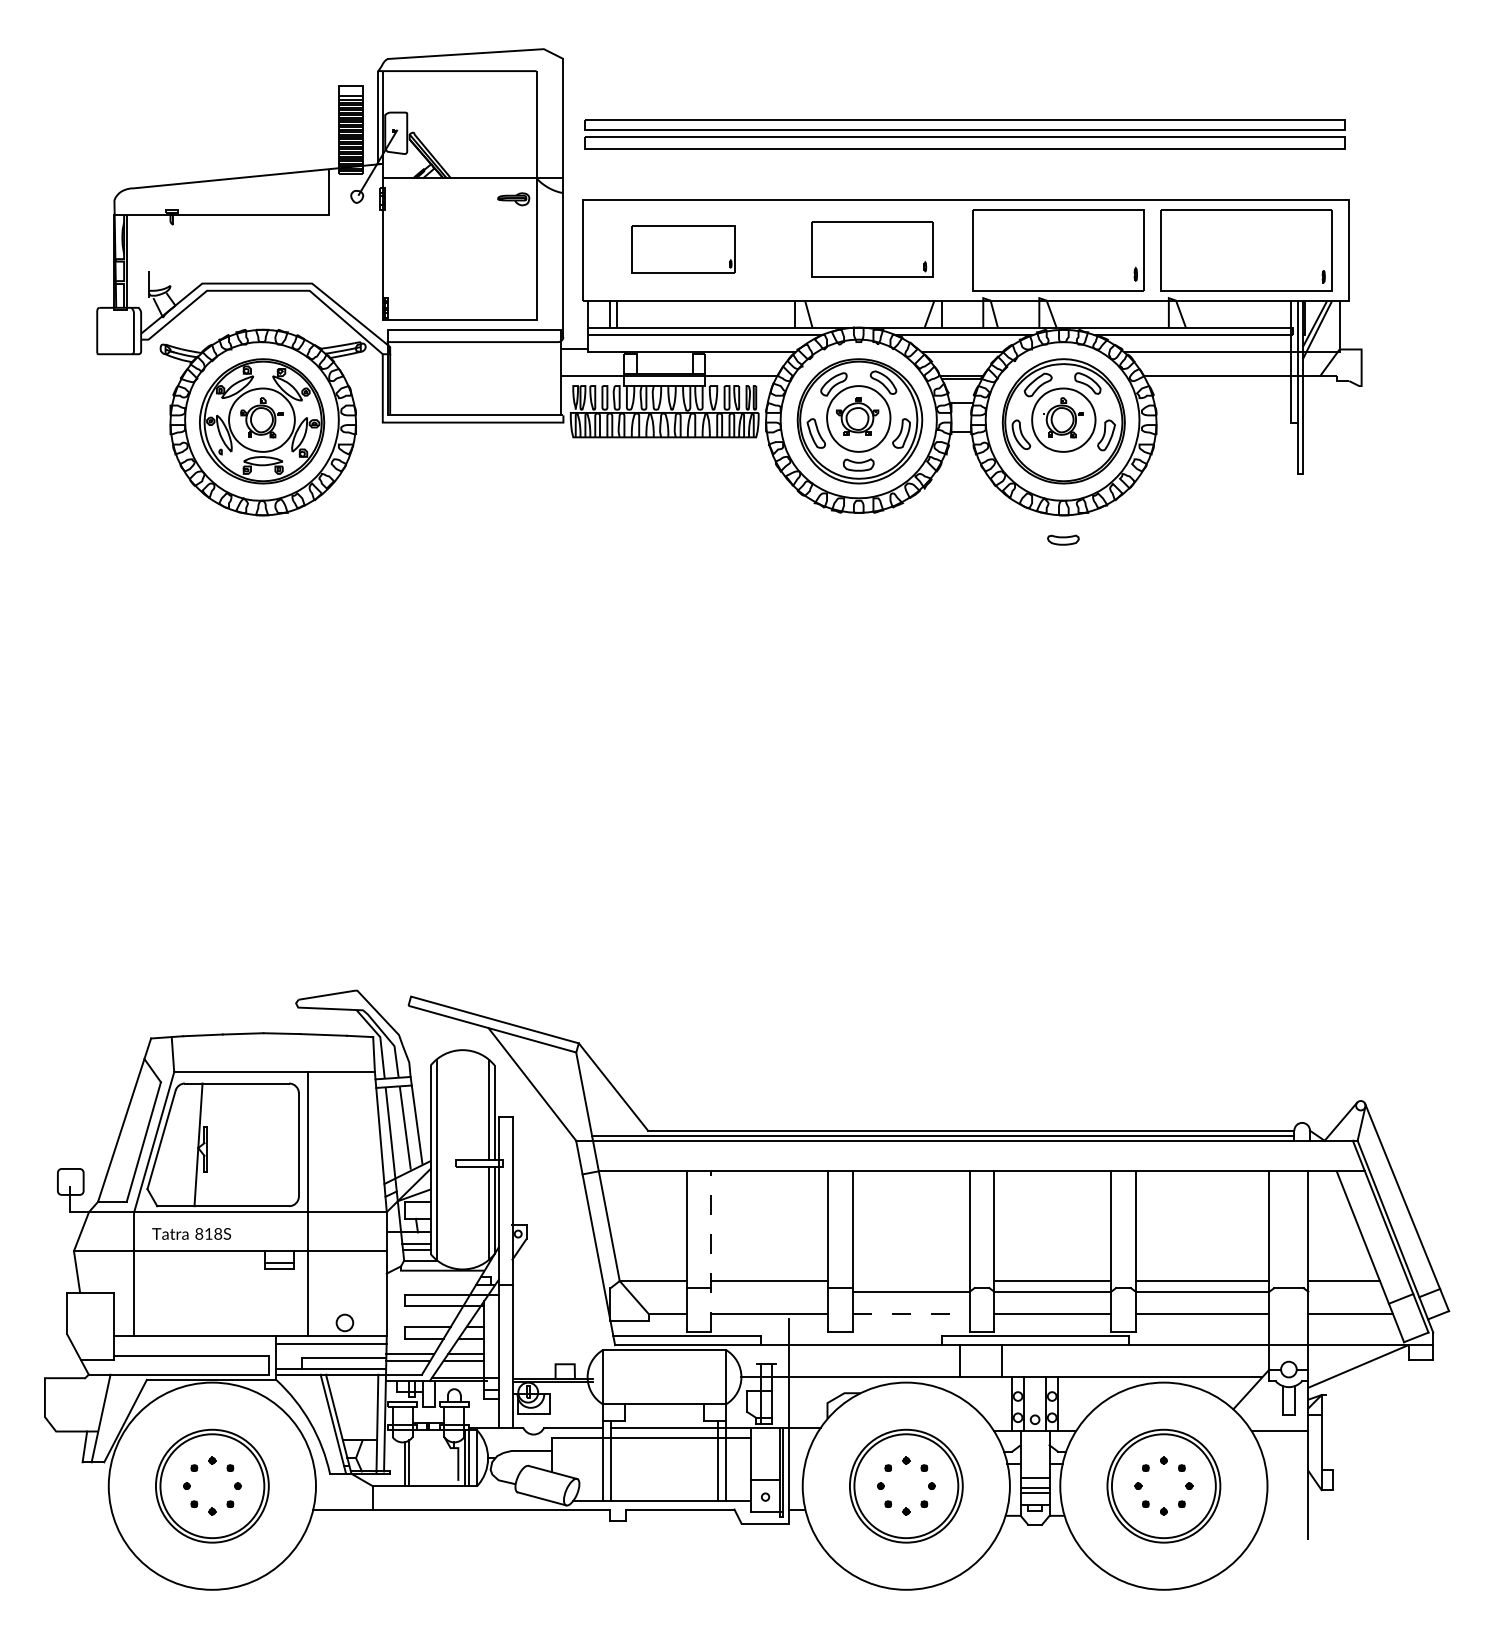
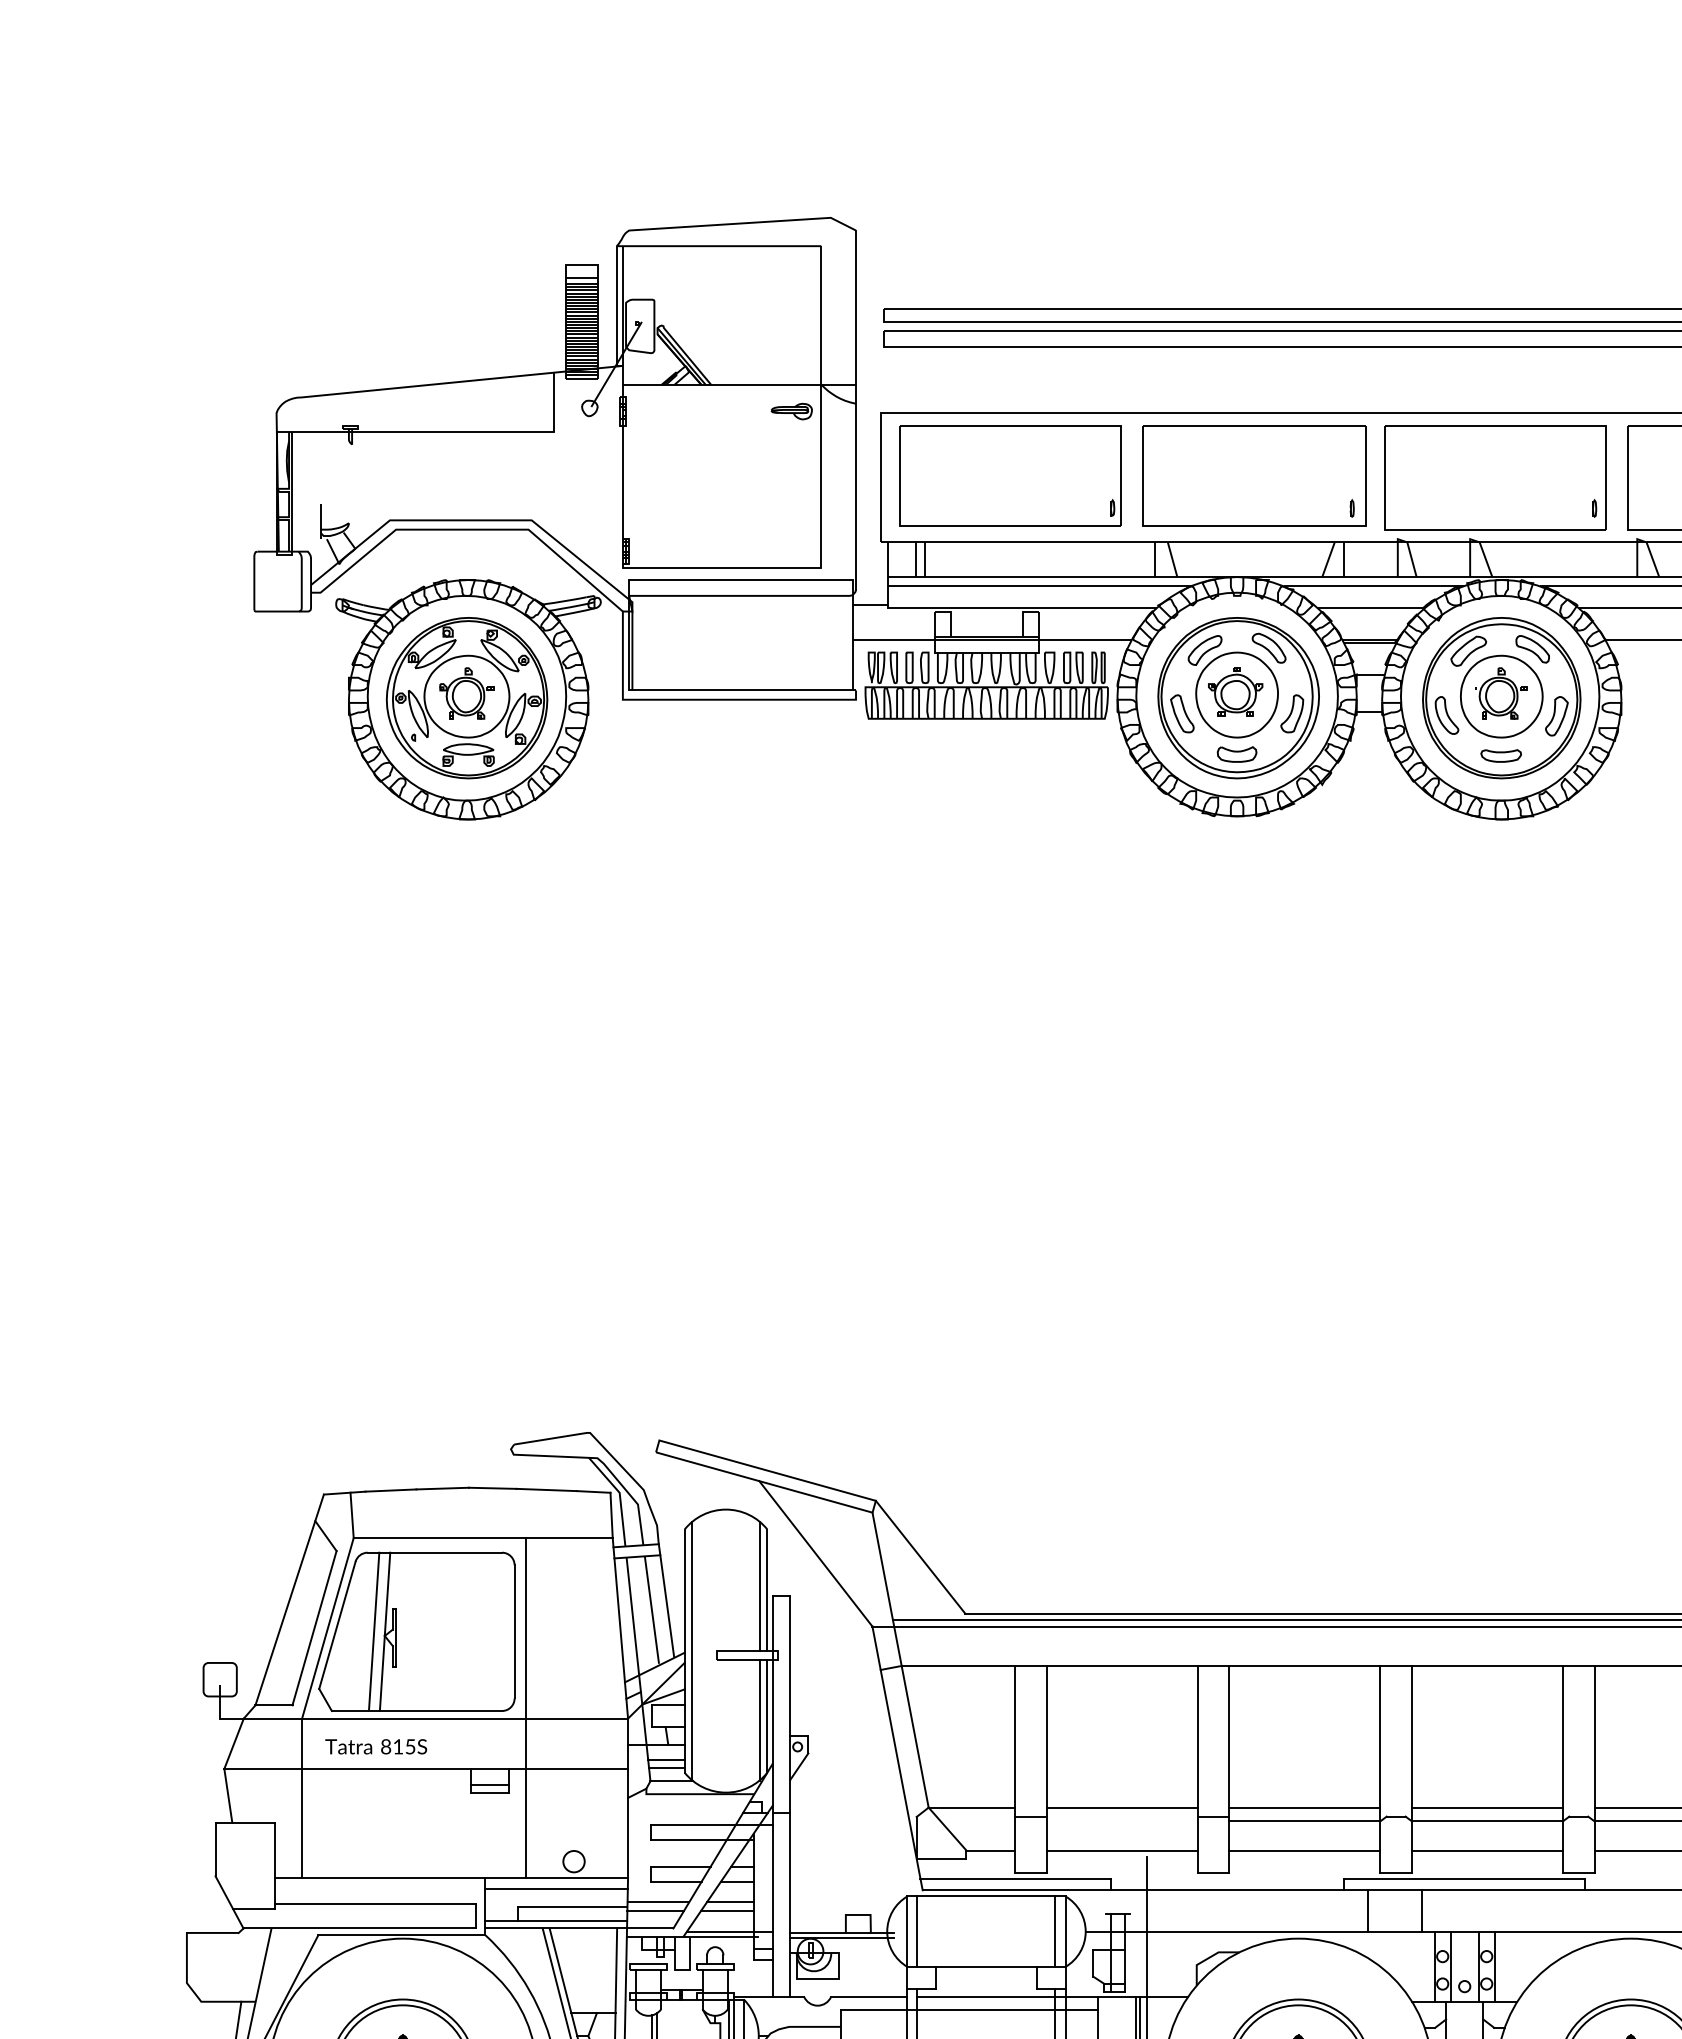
part: (683, 248) -> (1010, 475), size x1.67
part: (872, 248) -> (1254, 475), size x1.43
part: (1063, 539) -> (1501, 755), moved
line: (190, 1144) -> (374, 1631), added
text: (218, 1233) -> (410, 1746), 818S -> 815S
line: (711, 1250) -> (1047, 1768), dashed -> solid
line: (910, 1281) -> (1303, 1808), added
line: (911, 1314) -> (1305, 1850), dashed -> solid
line: (611, 1376) -> (918, 1930), added
line: (718, 1376) -> (1056, 1930), added

